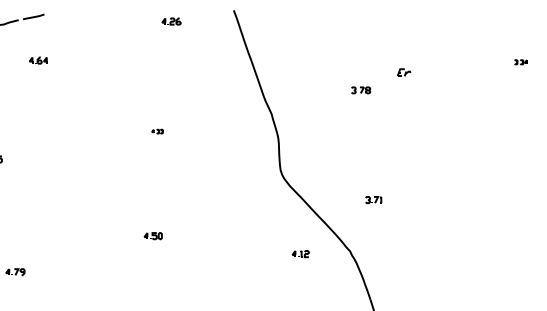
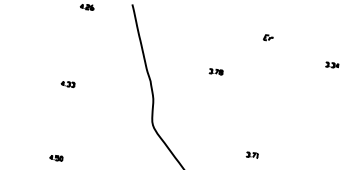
part: (520, 62) -> (331, 65), size x1.43
part: (404, 72) -> (268, 37), moved
part: (157, 131) -> (68, 84), size x1.67
part: (373, 200) -> (252, 155), moved

